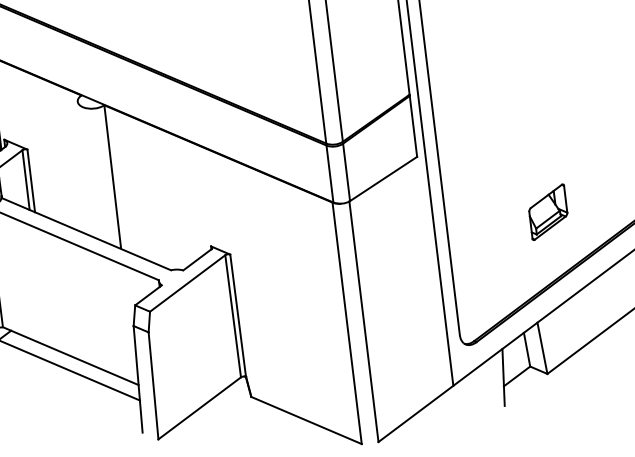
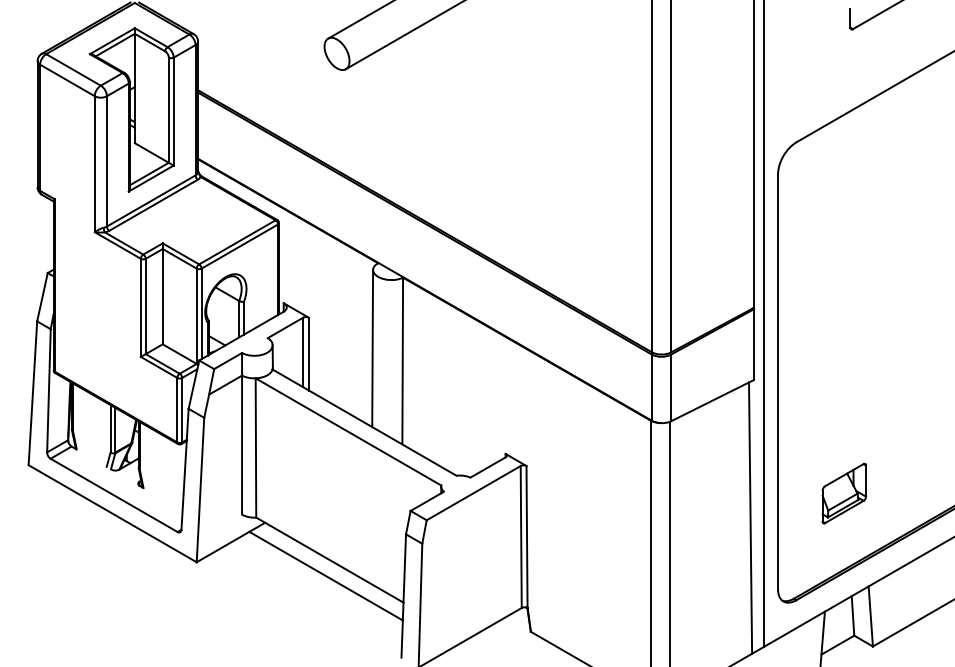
line: (85, 169) -> (372, 348), added
part: (548, 212) -> (844, 493), moved
line: (428, 275) -> (750, 517), added

